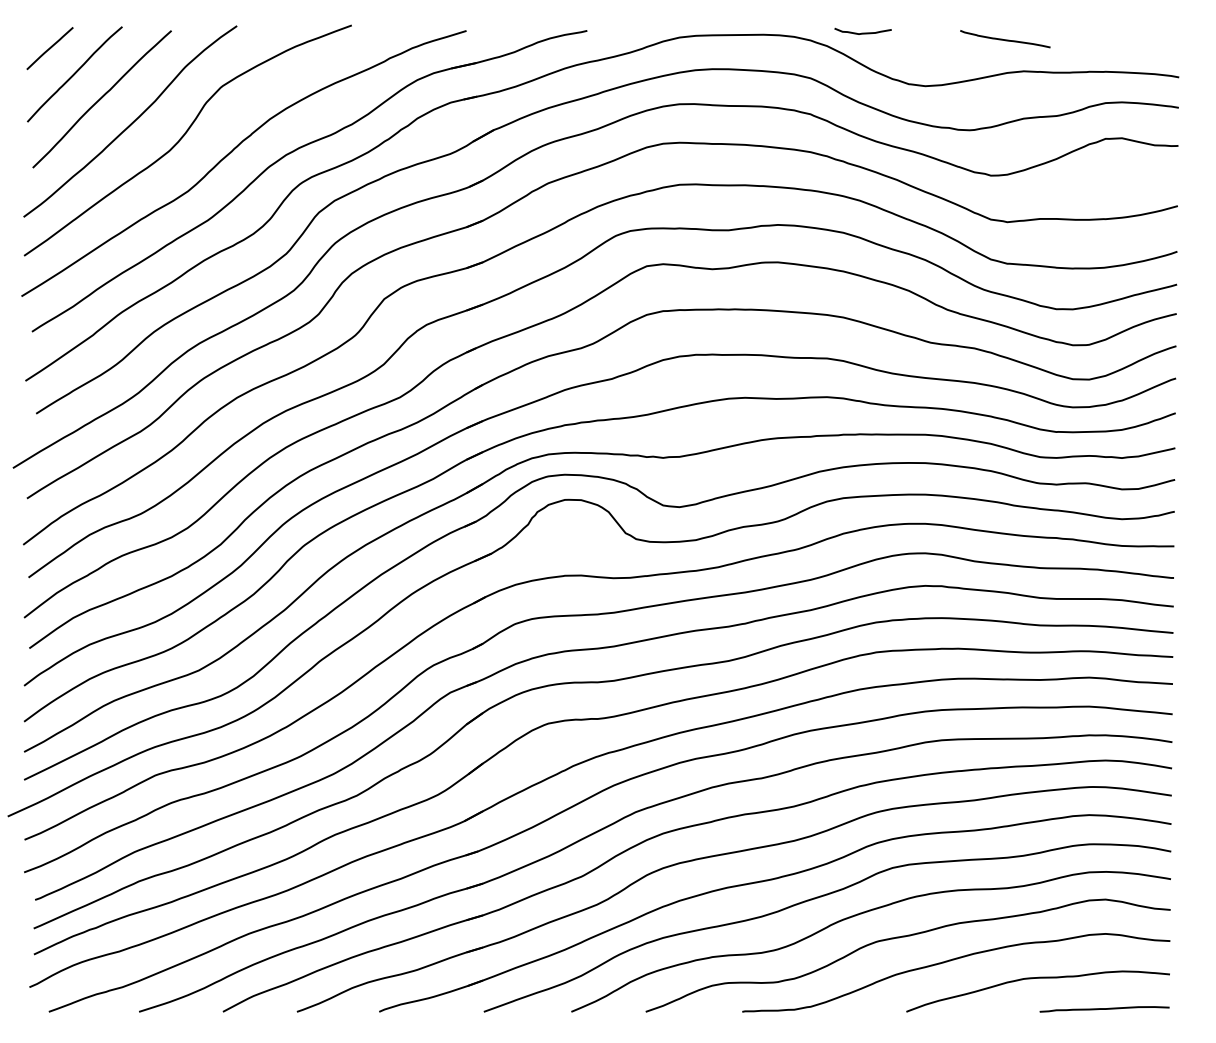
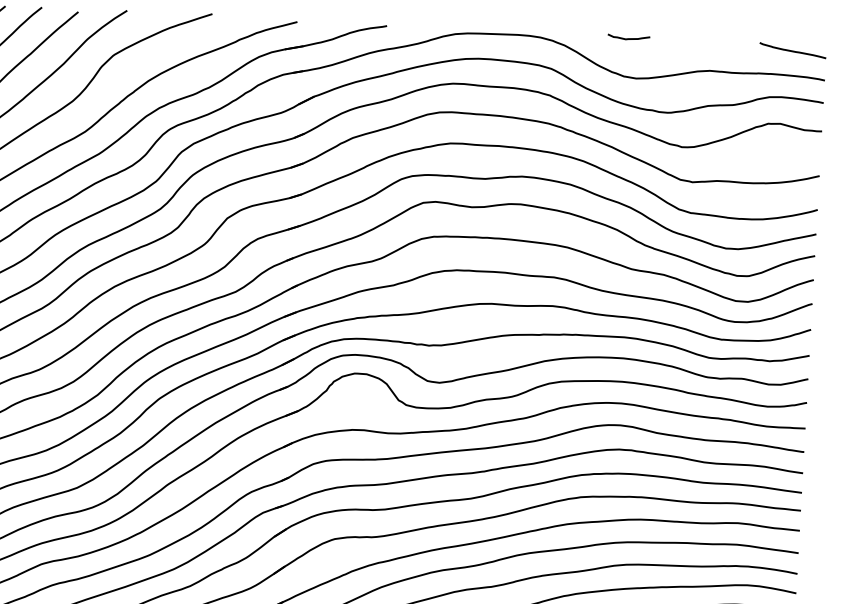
curve: (862, 32) -> (628, 38), moved
curve: (1005, 39) -> (793, 50), moved

